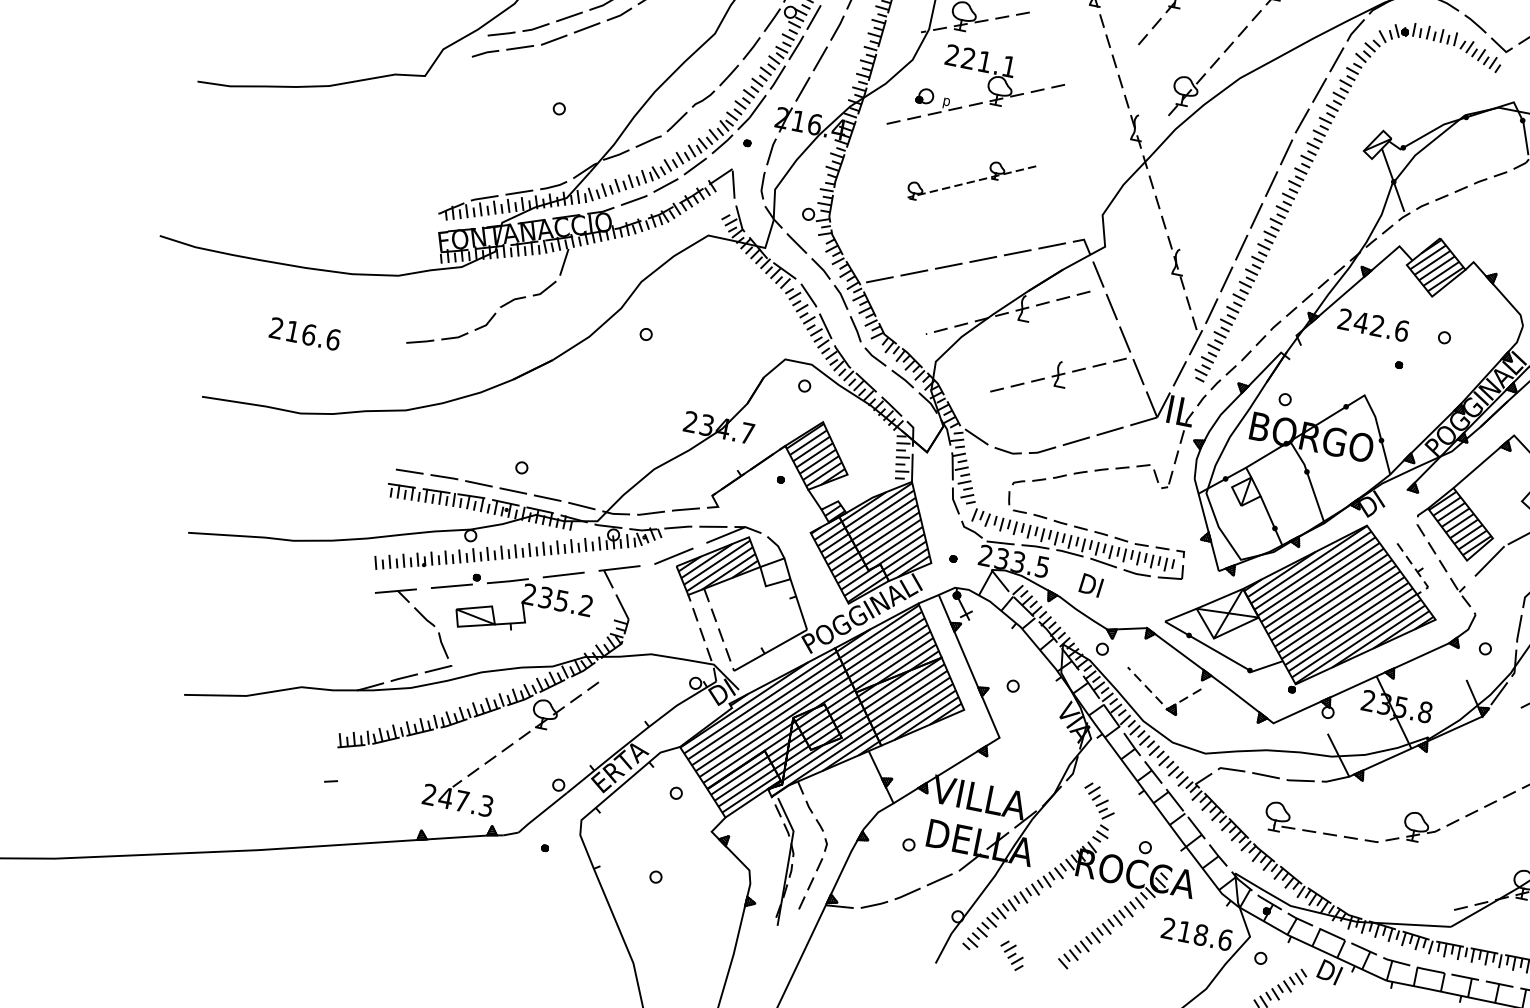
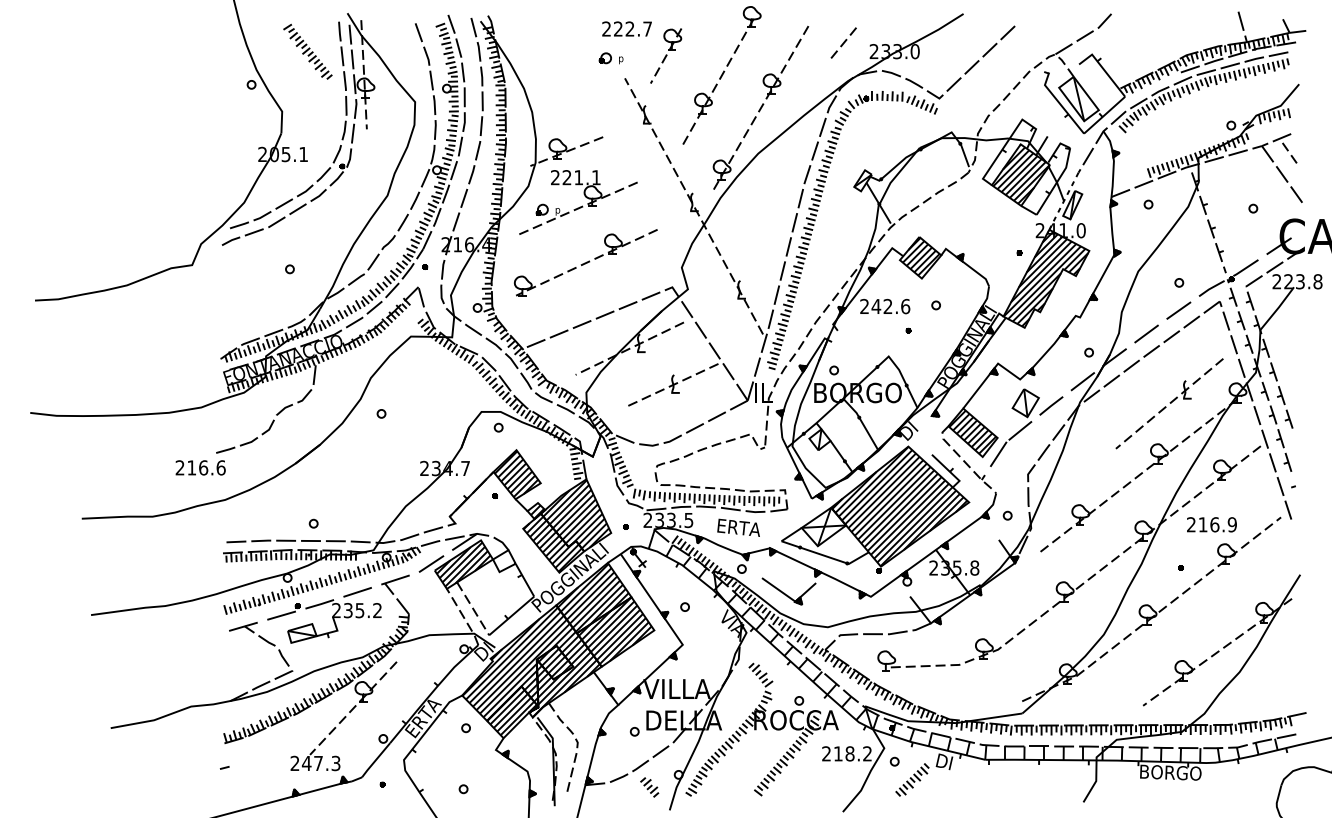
part: (970, 181) -> (585, 262), size x1.67
text: (304, 333) -> (200, 467), moved
line: (1416, 571) -> (949, 471), dashed -> solid
text: (1110, 590) -> (739, 527), DI -> ERTA
line: (1161, 703) -> (790, 598), dashed -> solid
text: (1225, 939) -> (867, 753), 218.6 -> 218.2
part: (1011, 955) -> (649, 787), moved

